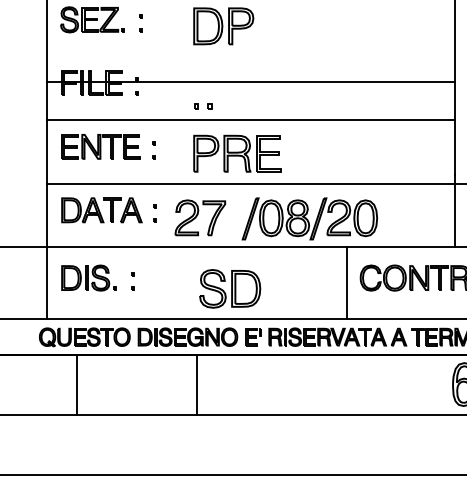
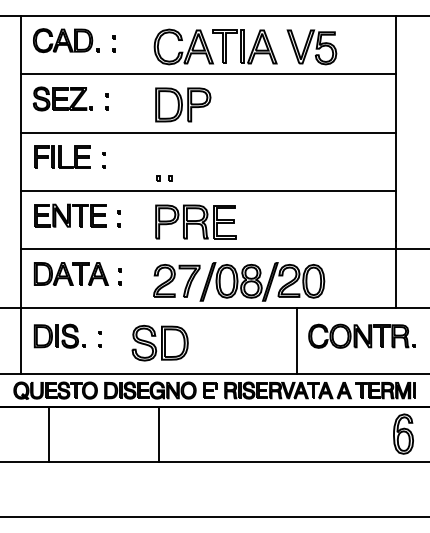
line: (251, 81) -> (208, 132), moved
part: (200, 217) -> (176, 280), moved
part: (229, 288) -> (159, 342), moved

